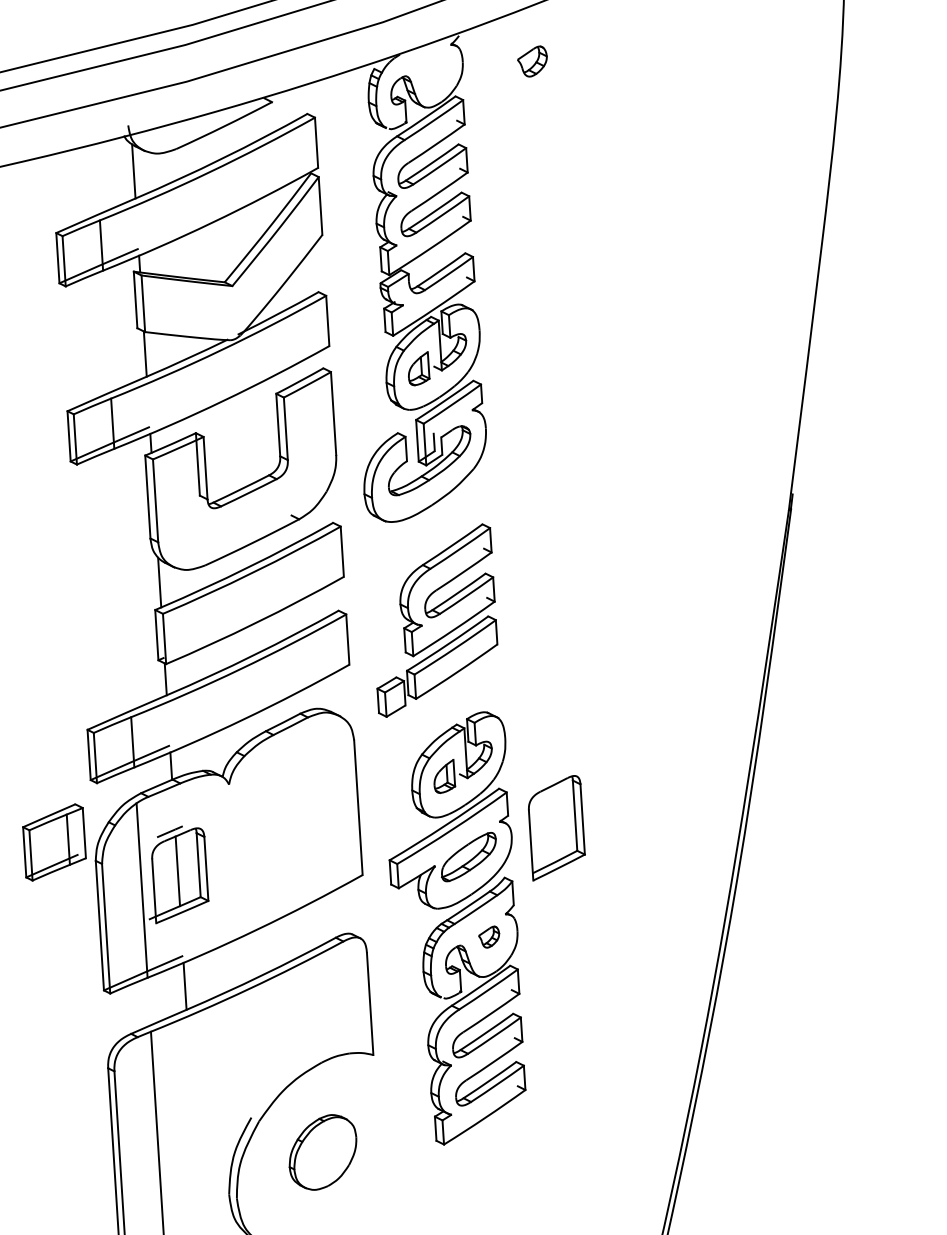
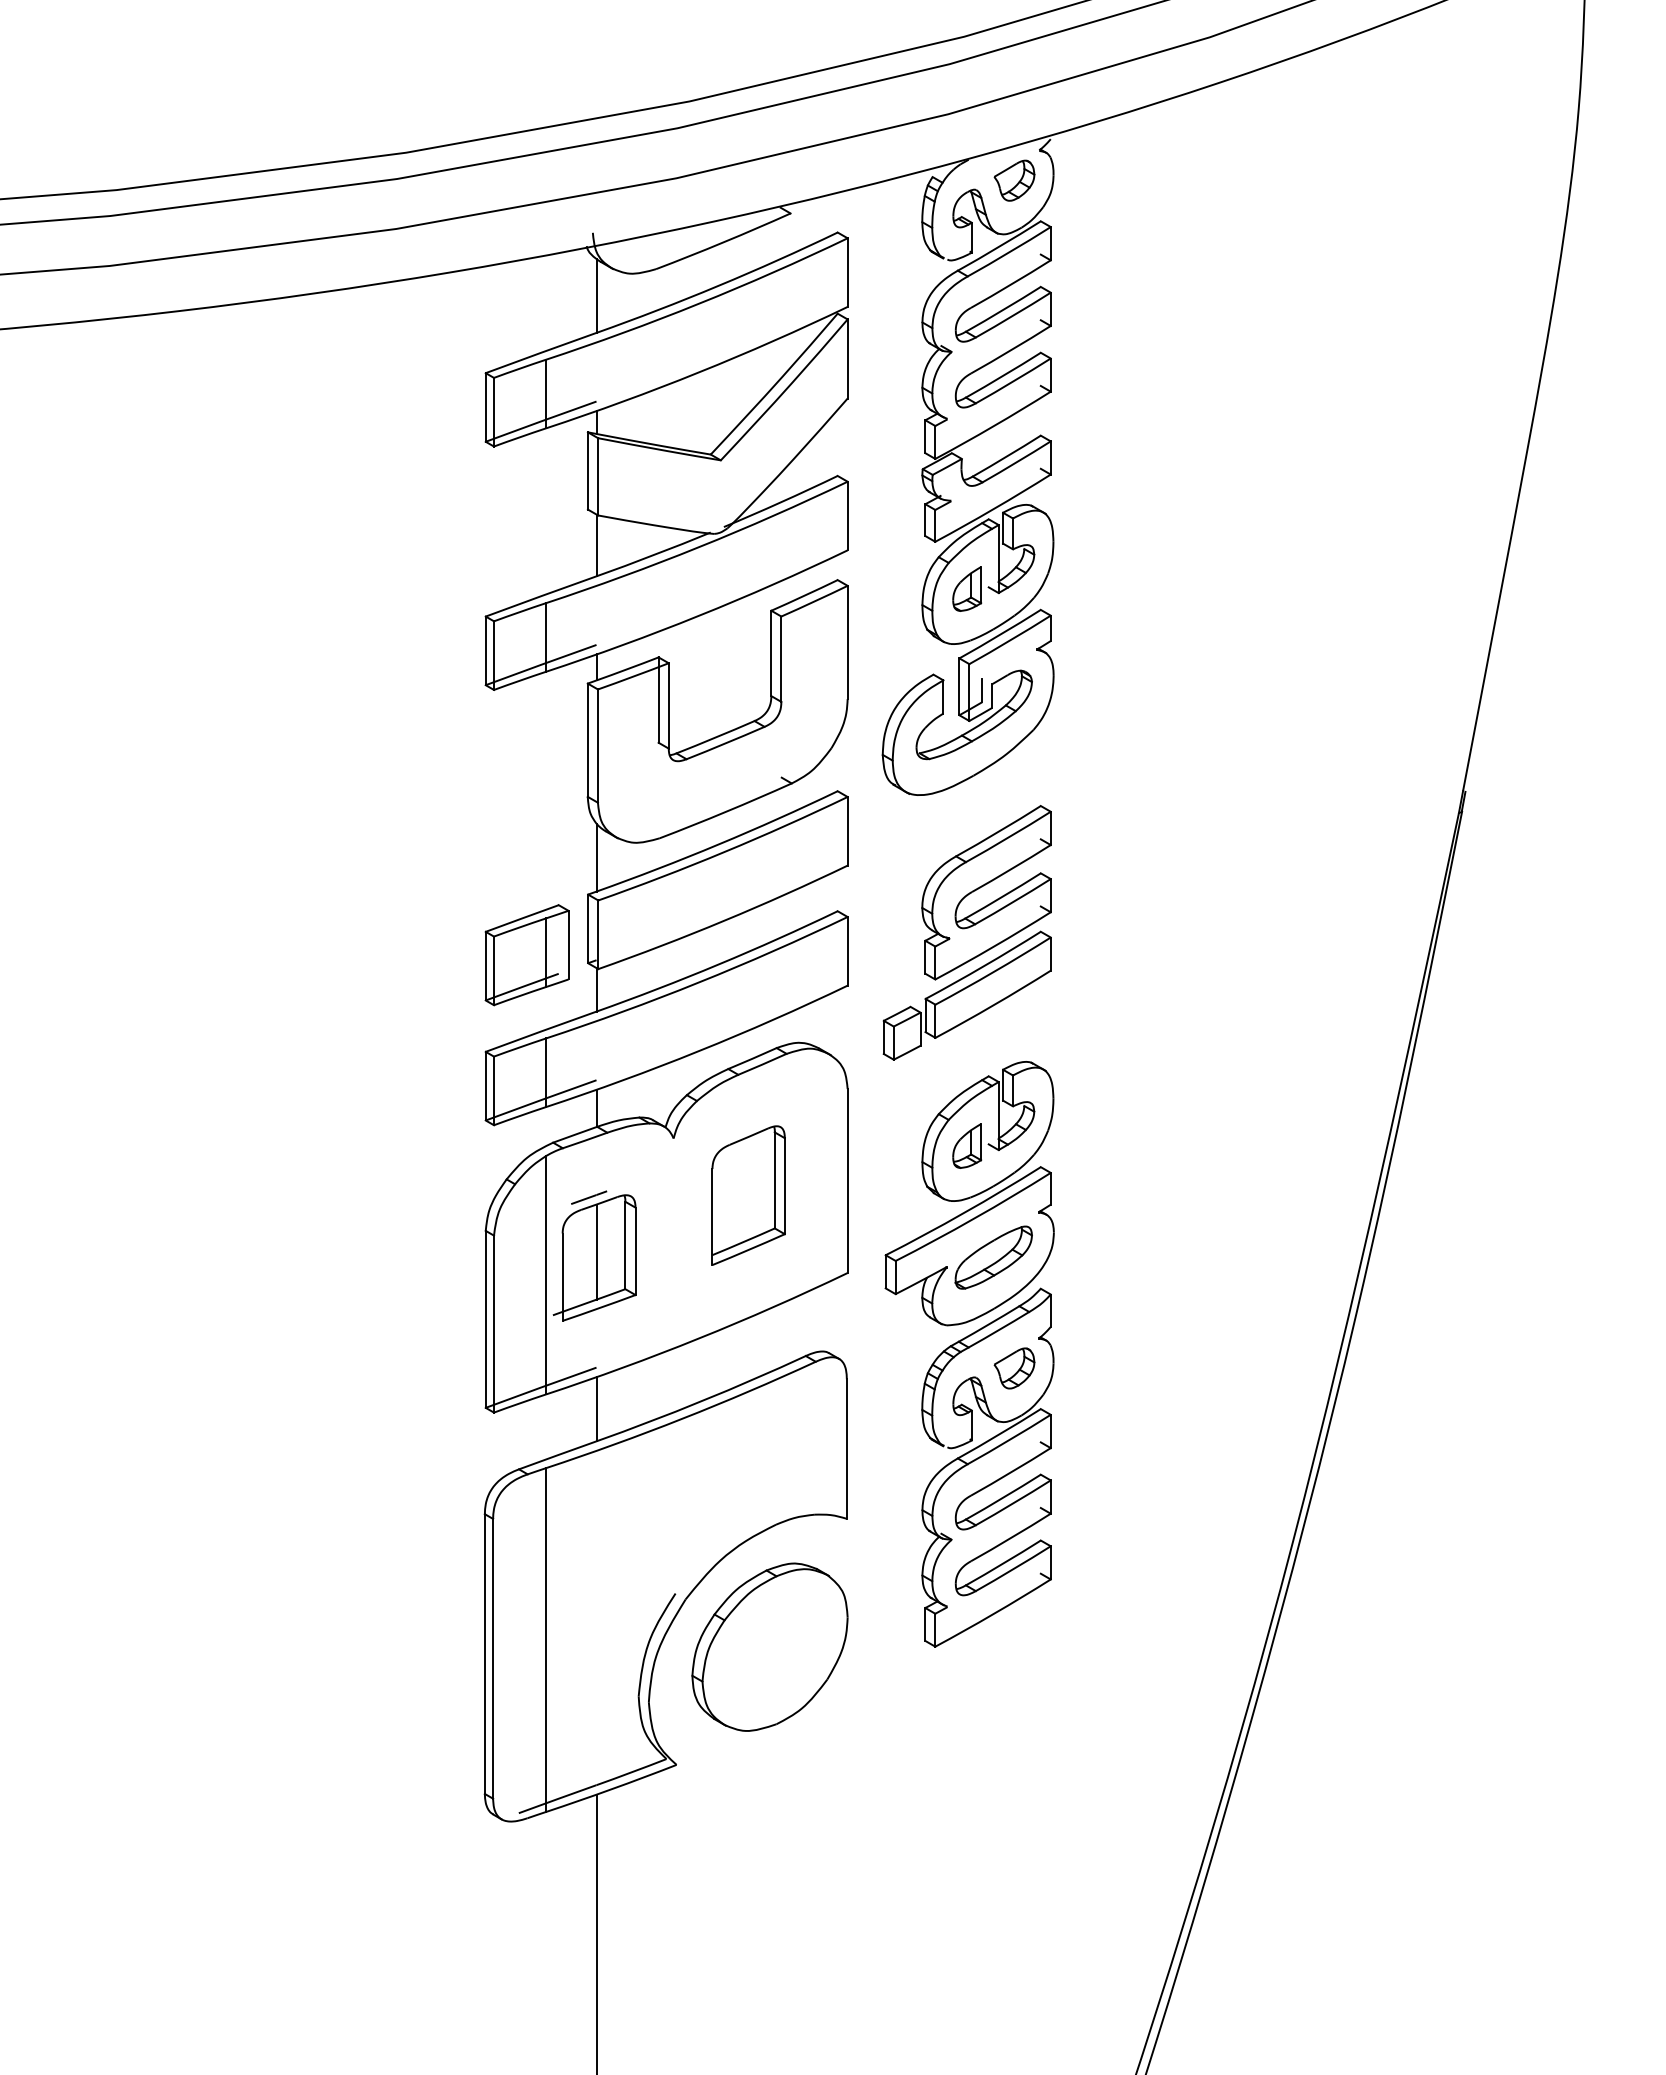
part: (532, 61) -> (1014, 180), moved
part: (556, 827) -> (748, 1195), moved
part: (54, 842) -> (526, 955), moved
part: (489, 937) -> (1014, 1368), size x1.43
part: (322, 1152) -> (769, 1646), size x1.67

